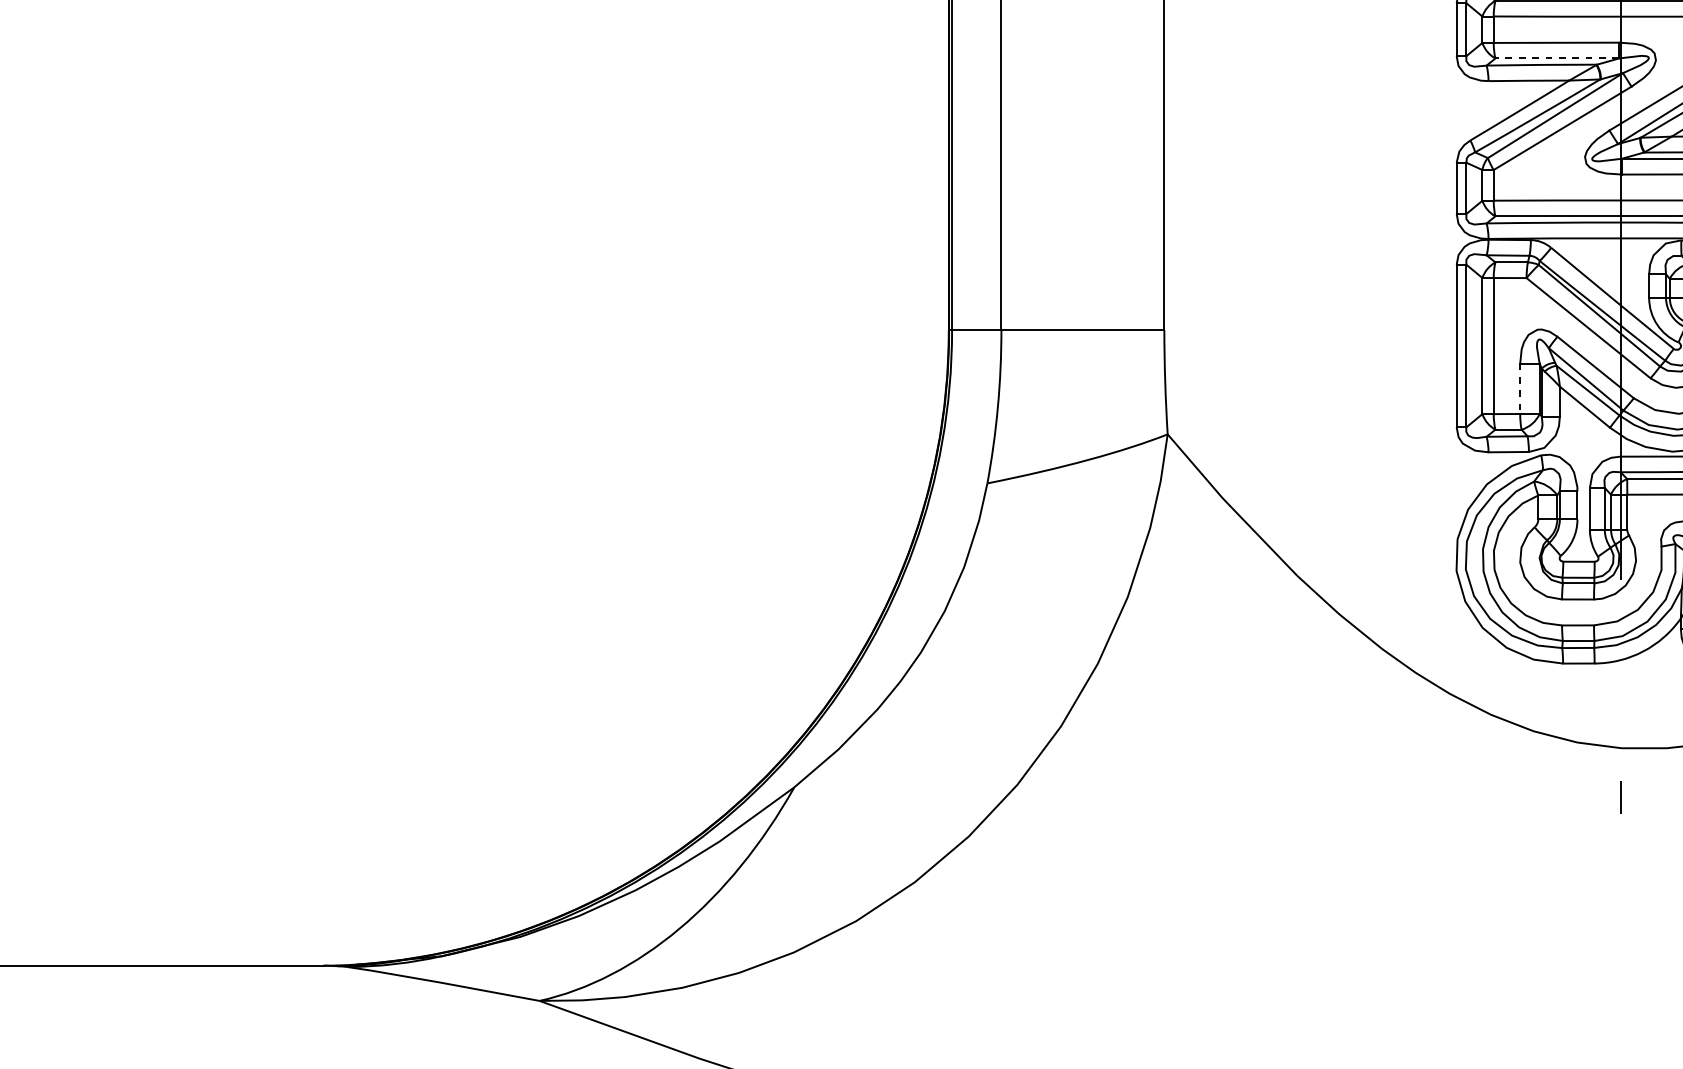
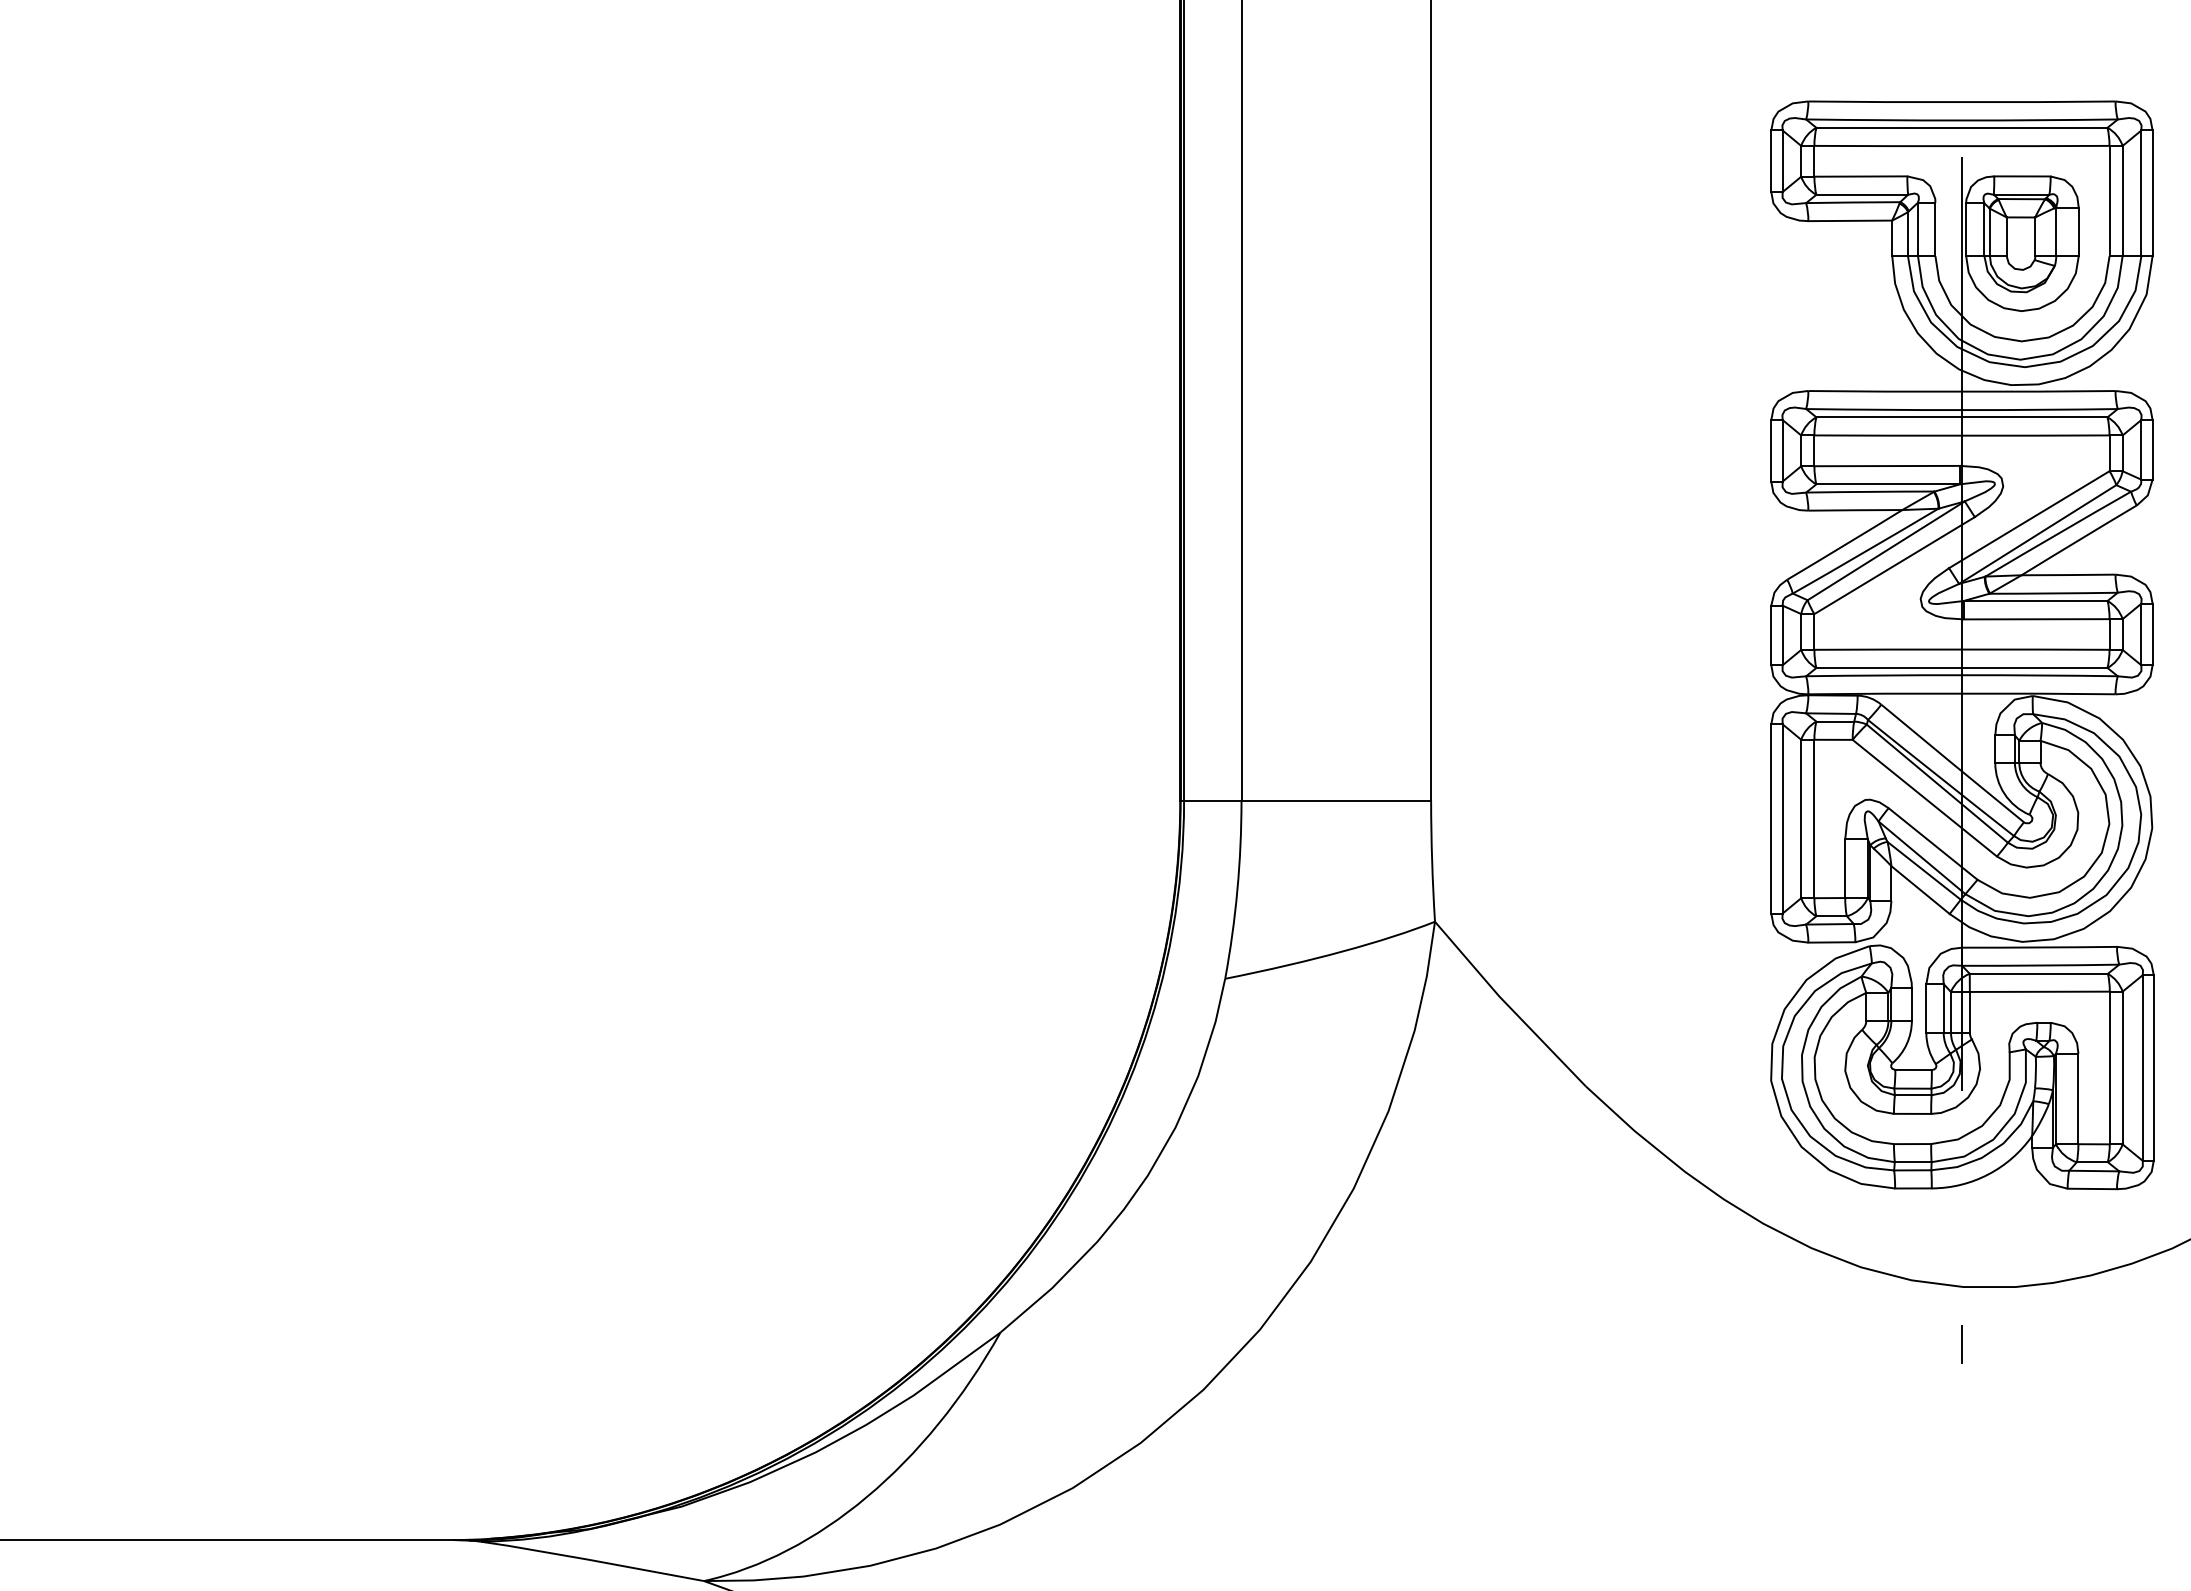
line: (1557, 58) -> (1888, 484), dashed -> solid
line: (1520, 389) -> (1845, 869), dashed -> solid

